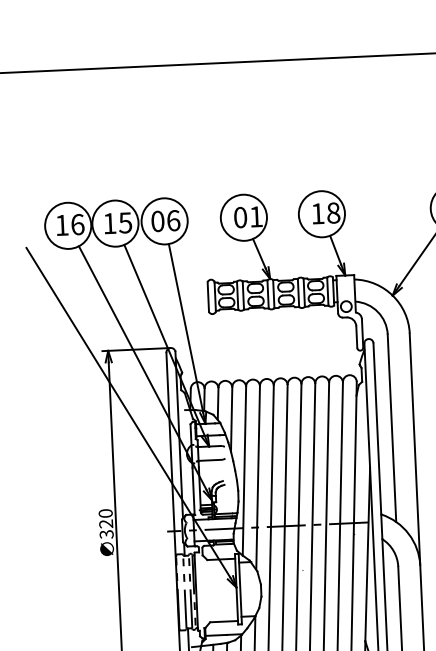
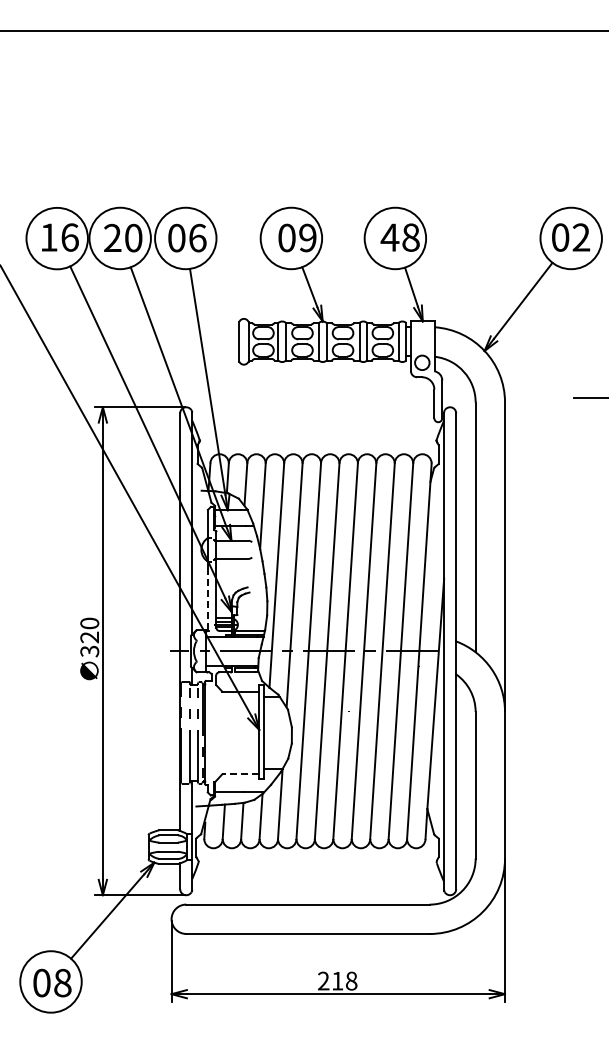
text: (317, 213) -> (389, 237), 18 -> 48
text: (255, 216) -> (307, 237), 01 -> 09
text: (117, 222) -> (123, 237), 15 -> 20
line: (193, 491) -> (207, 599), solid -> dashed
line: (223, 621) -> (240, 774), solid -> dashed

